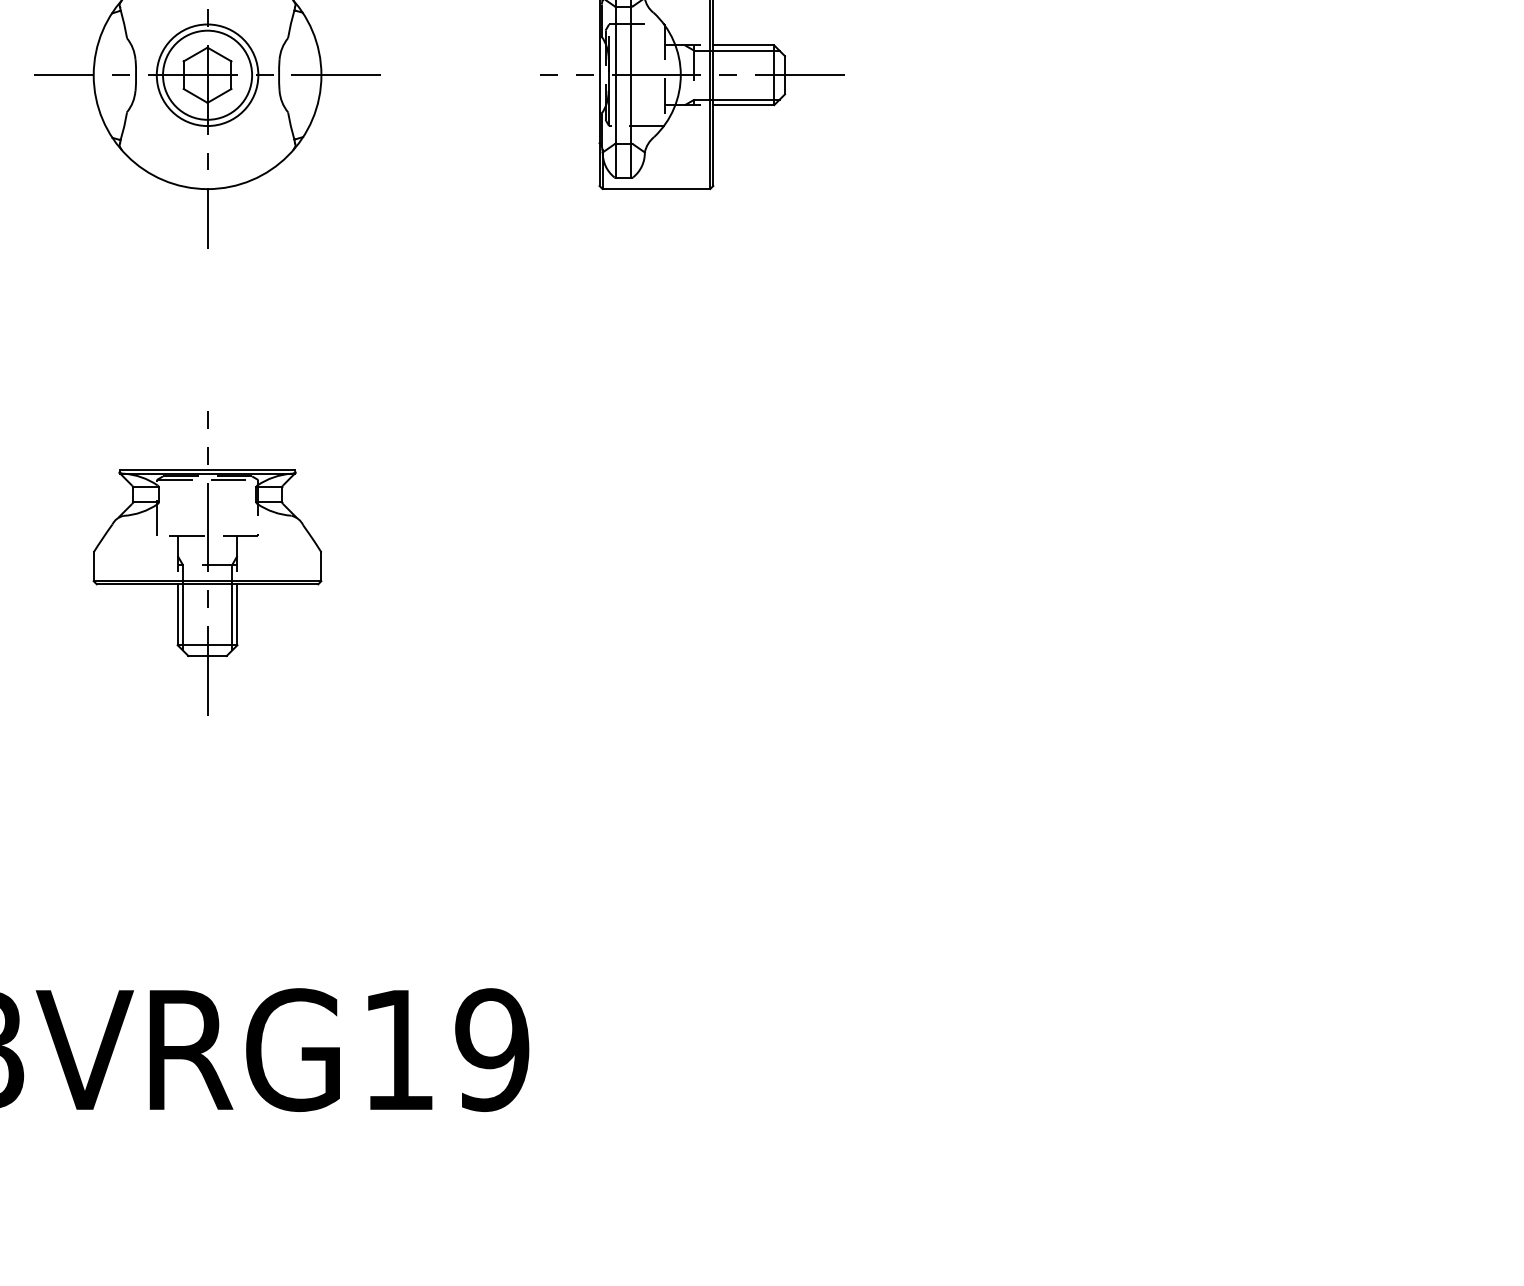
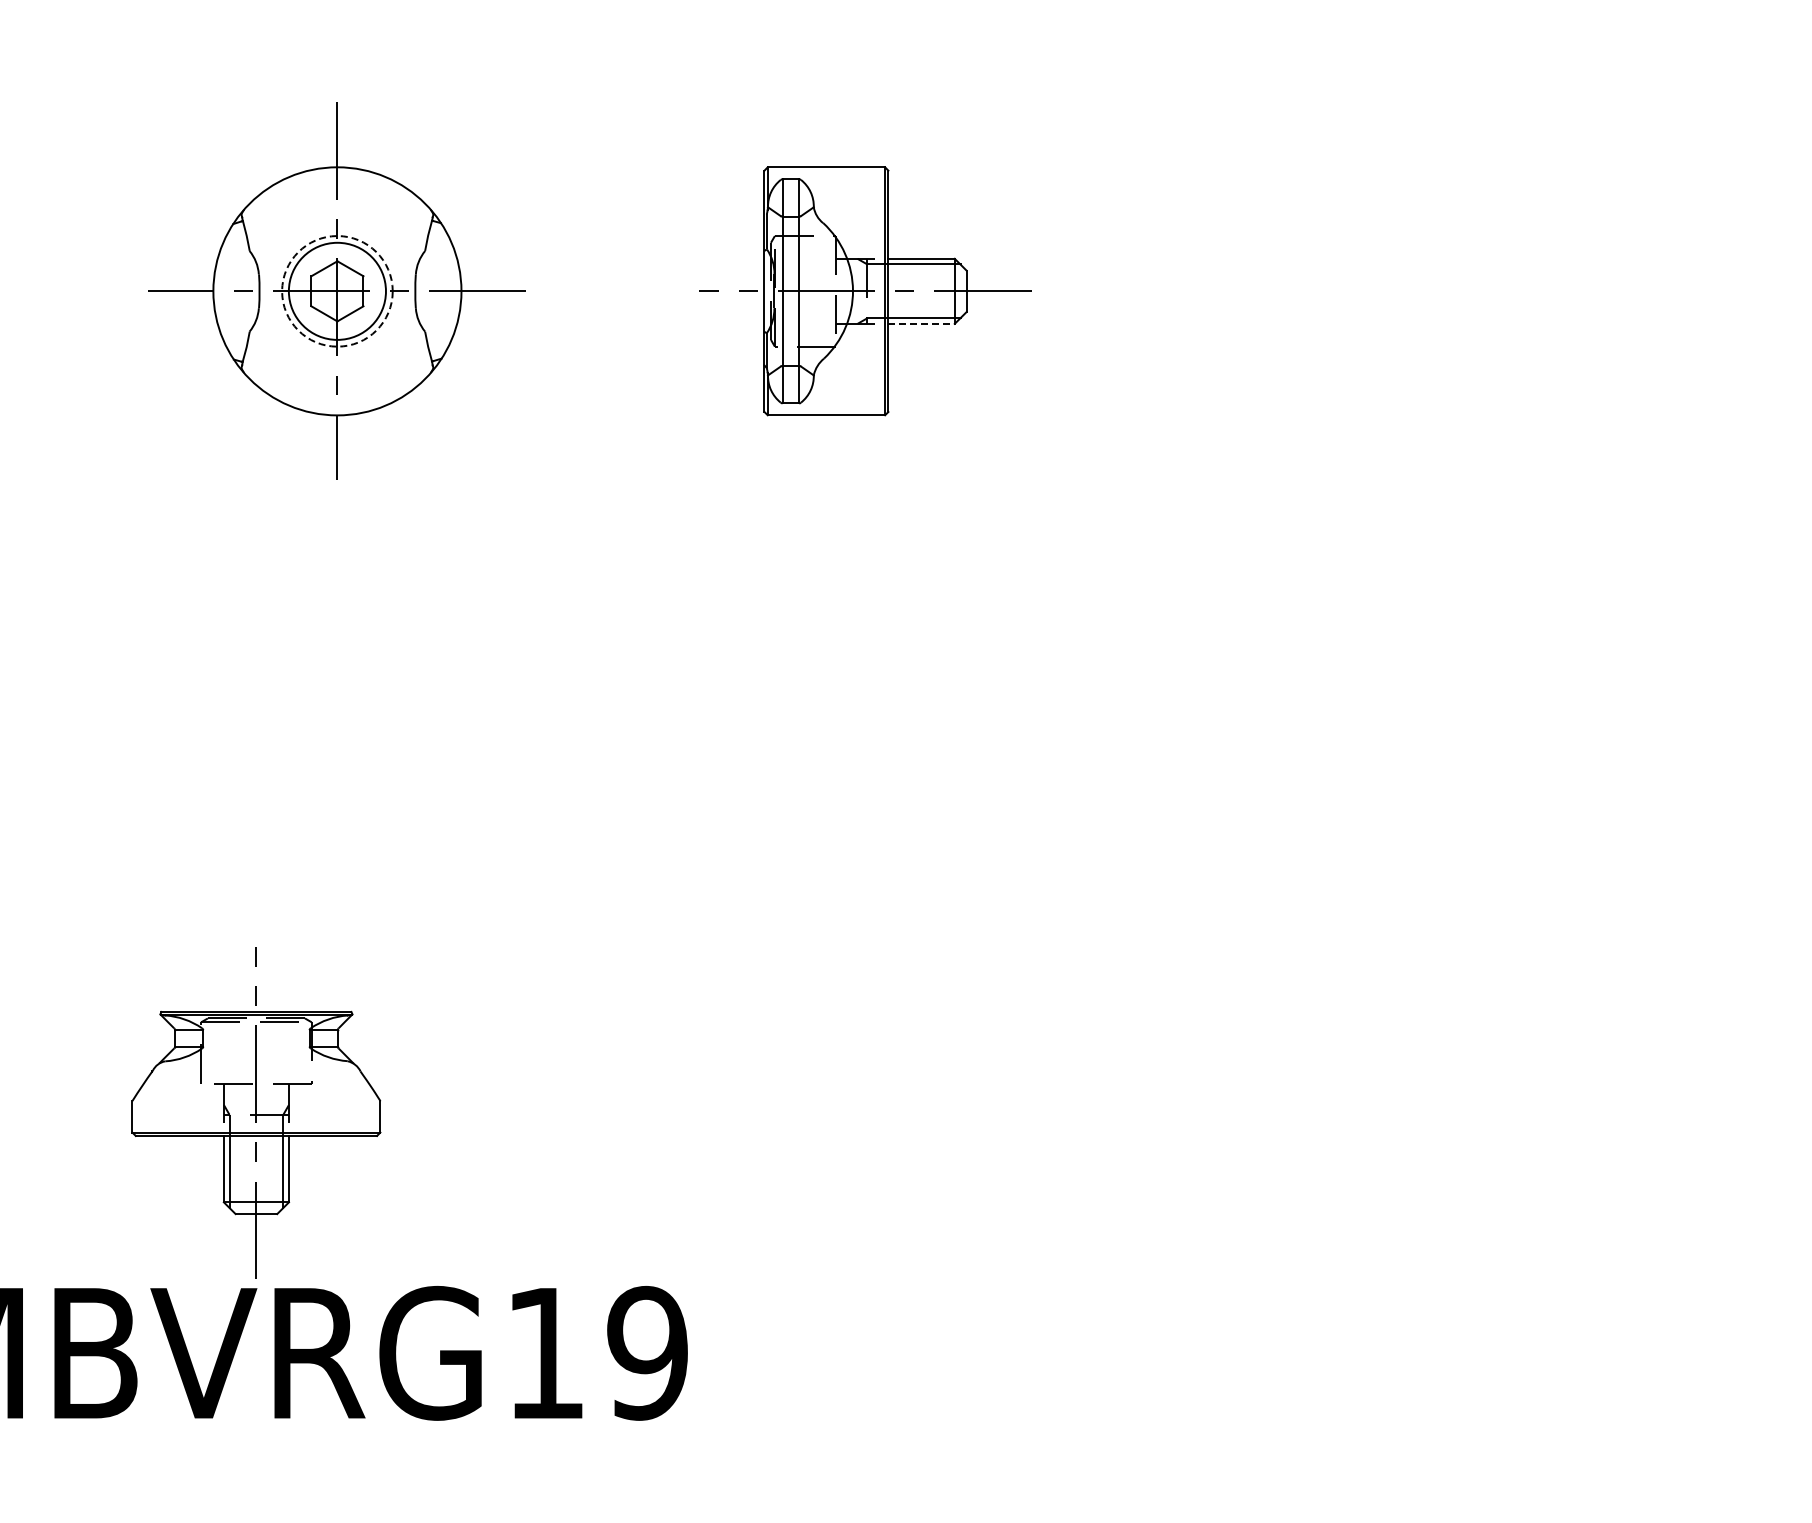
circle: (207, 75) -> (337, 291), solid -> dashed
line: (744, 104) -> (922, 323), solid -> dashed
part: (207, 562) -> (256, 1112), moved

